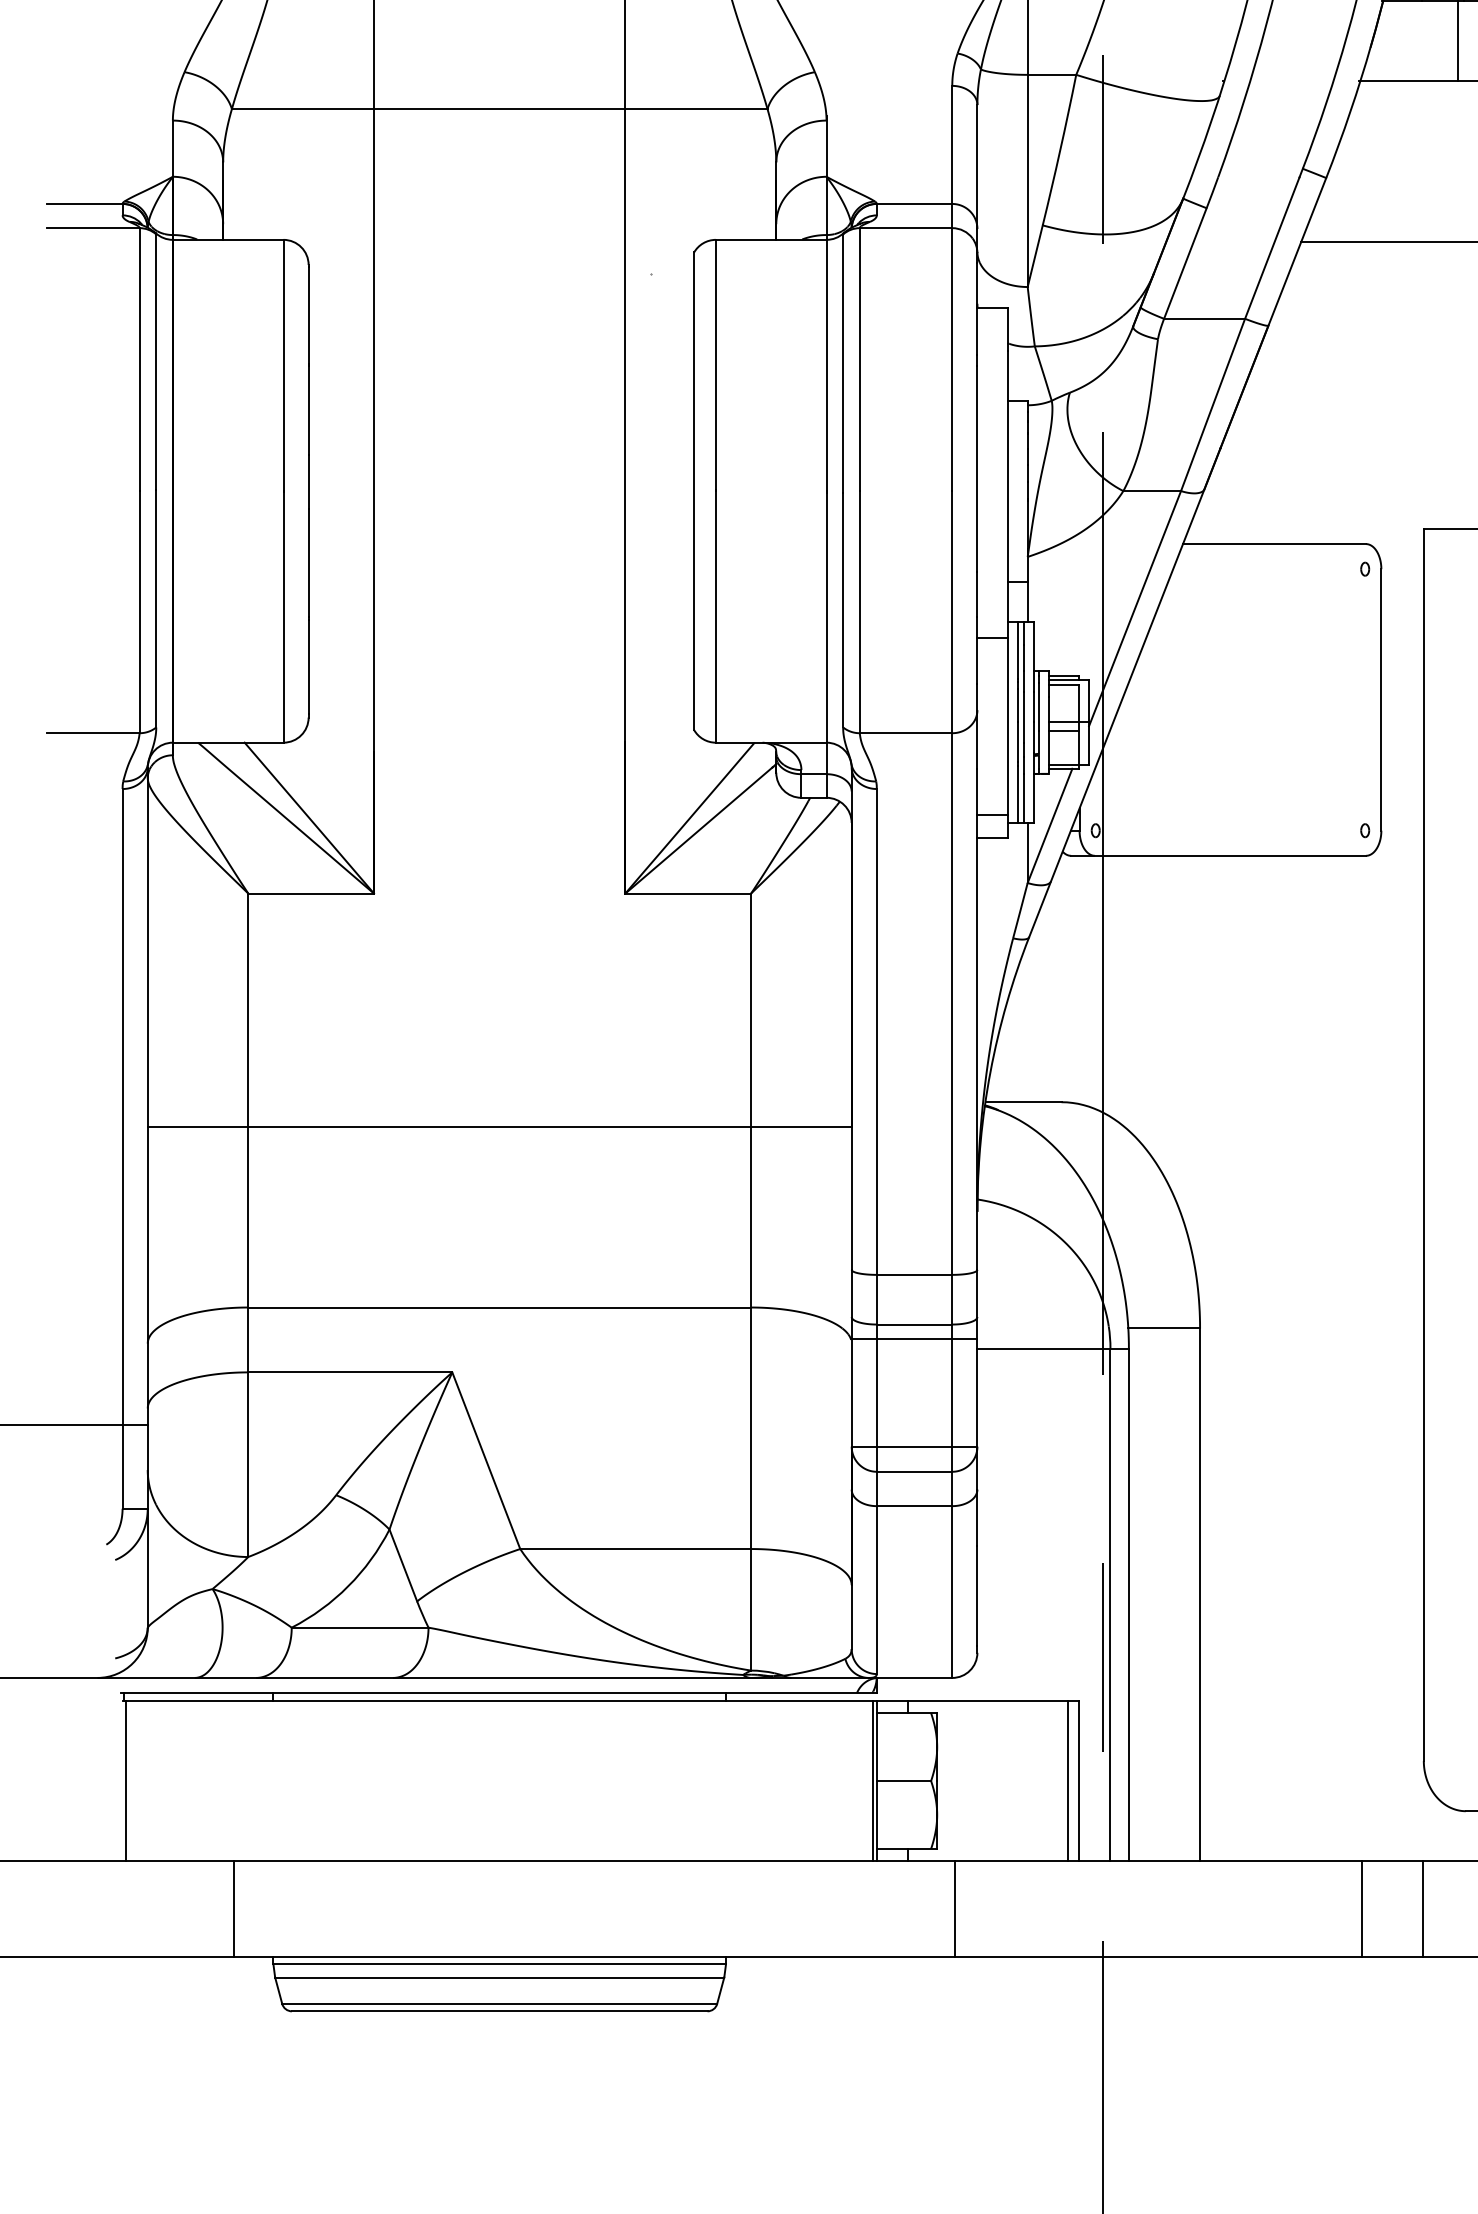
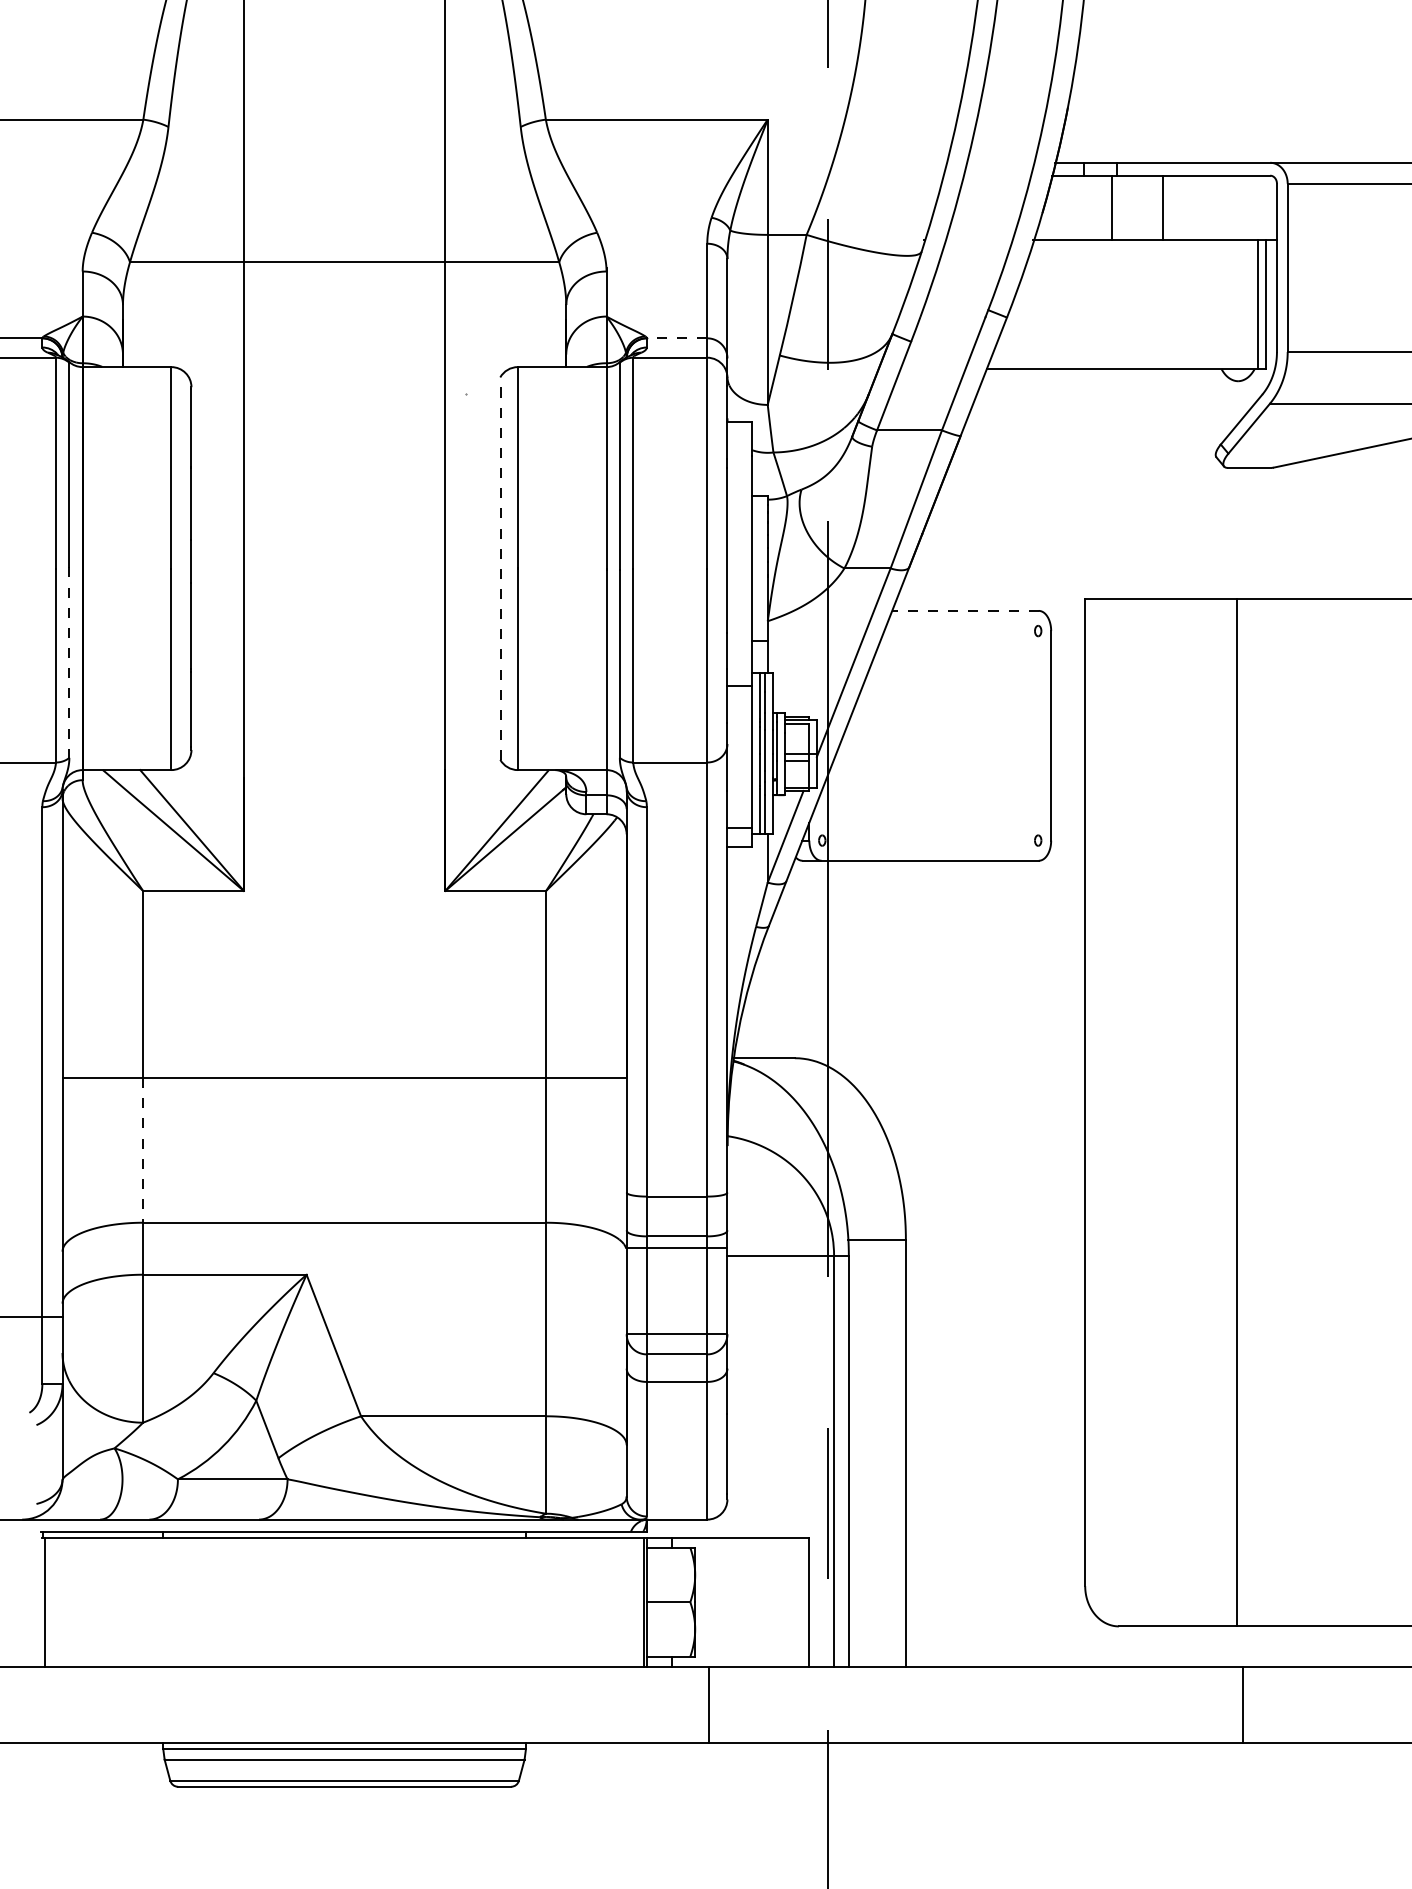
line: (913, 204) -> (676, 338), solid -> dashed
line: (694, 491) -> (500, 568), solid -> dashed
line: (1274, 543) -> (965, 610), solid -> dashed
line: (156, 609) -> (69, 663), solid -> dashed
line: (248, 1217) -> (143, 1150), solid -> dashed
line: (1068, 1780) -> (800, 1601), removed
line: (233, 1908) -> (131, 1704), removed
line: (1361, 1908) -> (1035, 1704), removed
line: (1422, 1908) -> (1084, 1704), removed

